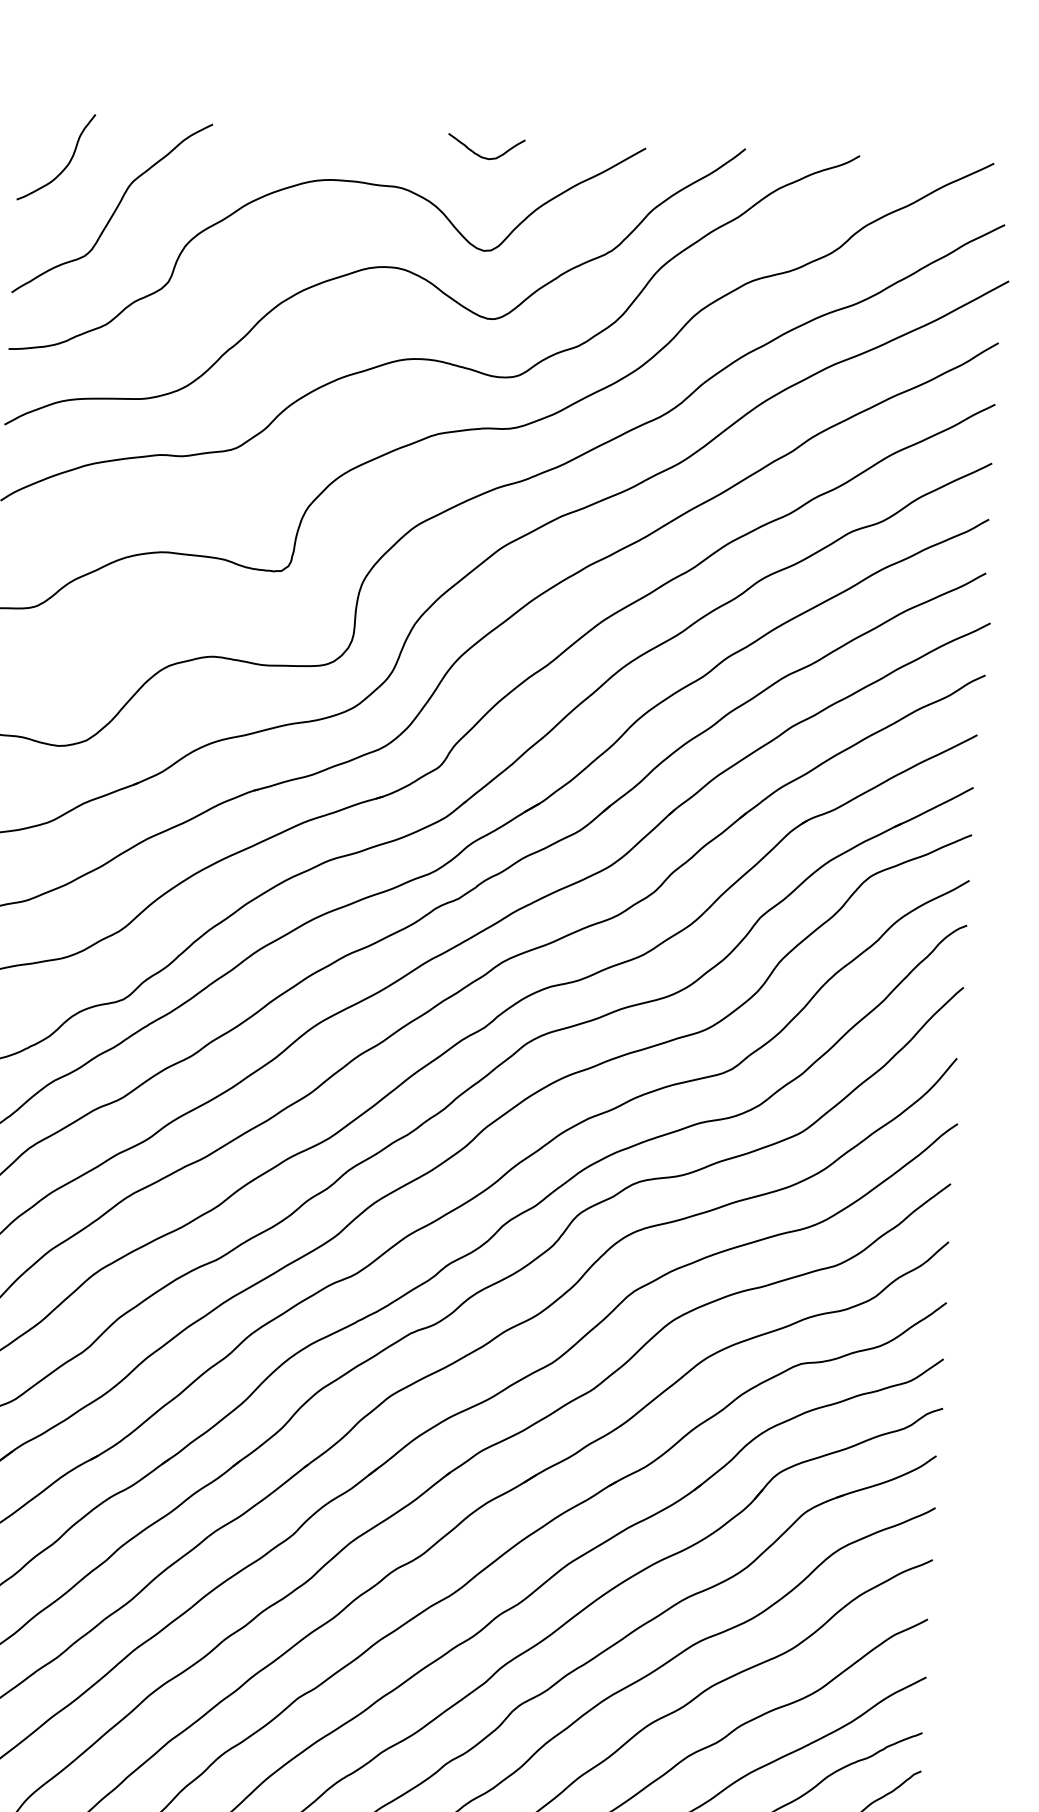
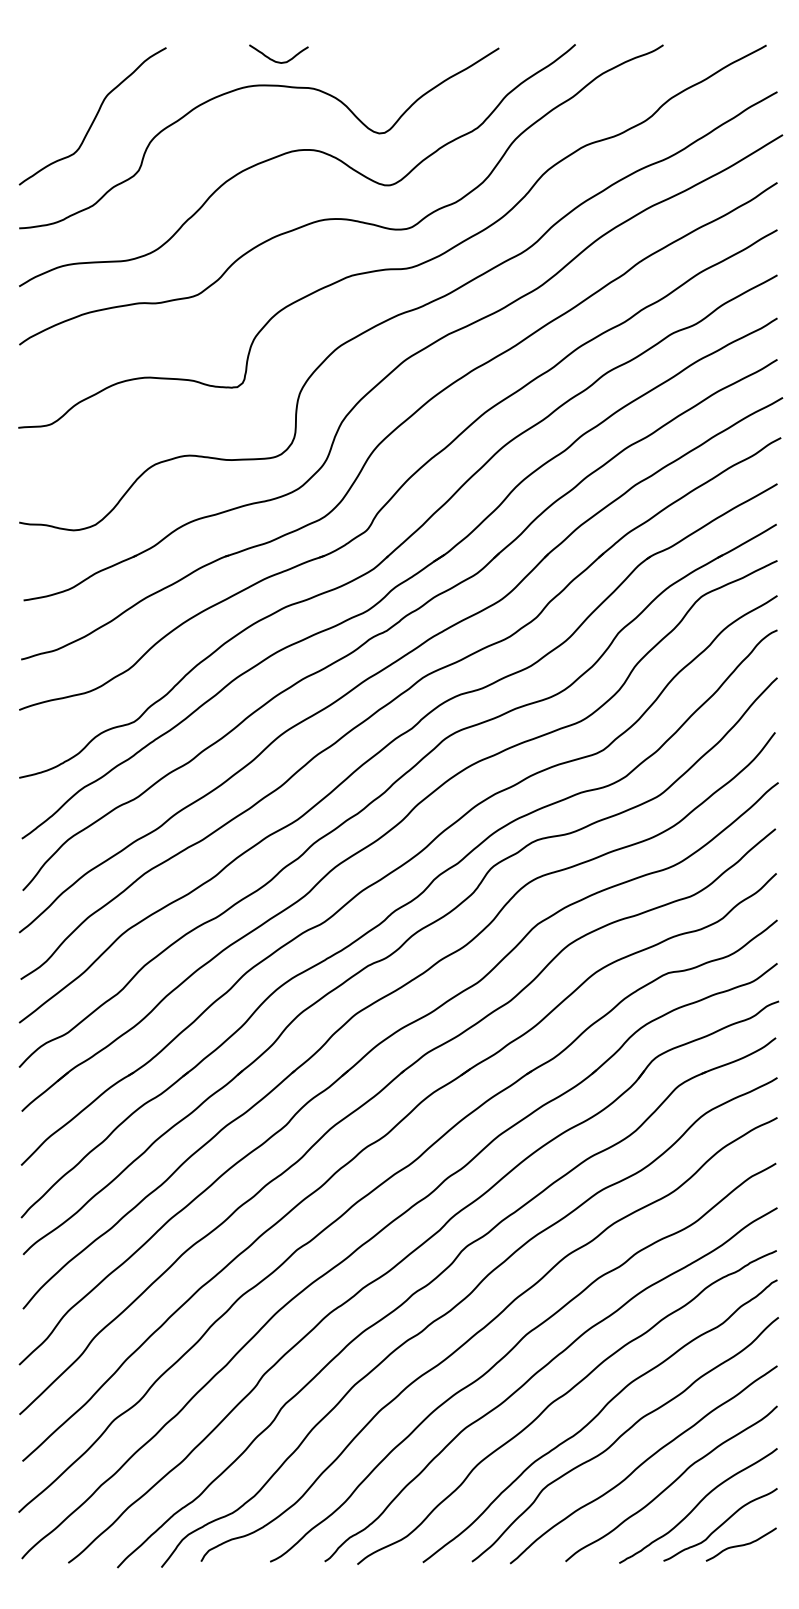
curve: (481, 155) -> (275, 60), moved
curve: (67, 163) -> (56, 83), removed

